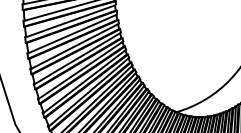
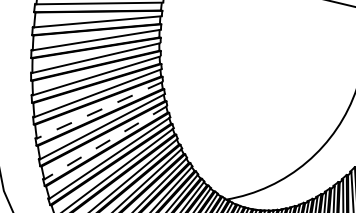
line: (77, 58) -> (99, 110), solid -> dashed
line: (84, 81) -> (105, 142), solid -> dashed

